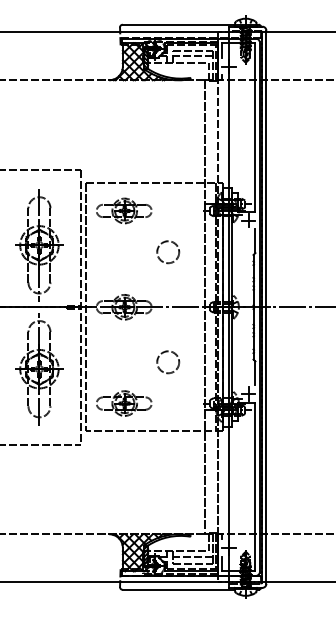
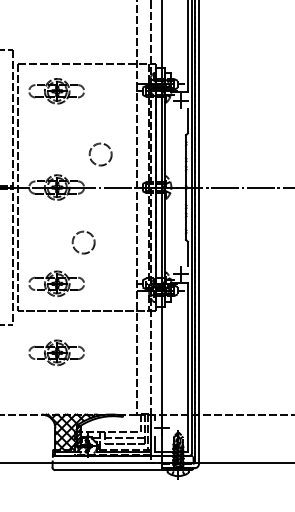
circle: (168, 252) -> (100, 154), moved
circle: (168, 362) -> (83, 242), moved
part: (124, 472) -> (56, 352), added

